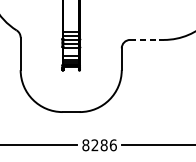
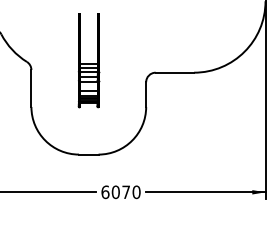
line: (147, 39) -> (175, 72), dashed -> solid
text: (99, 145) -> (120, 192), 8286 -> 6070

